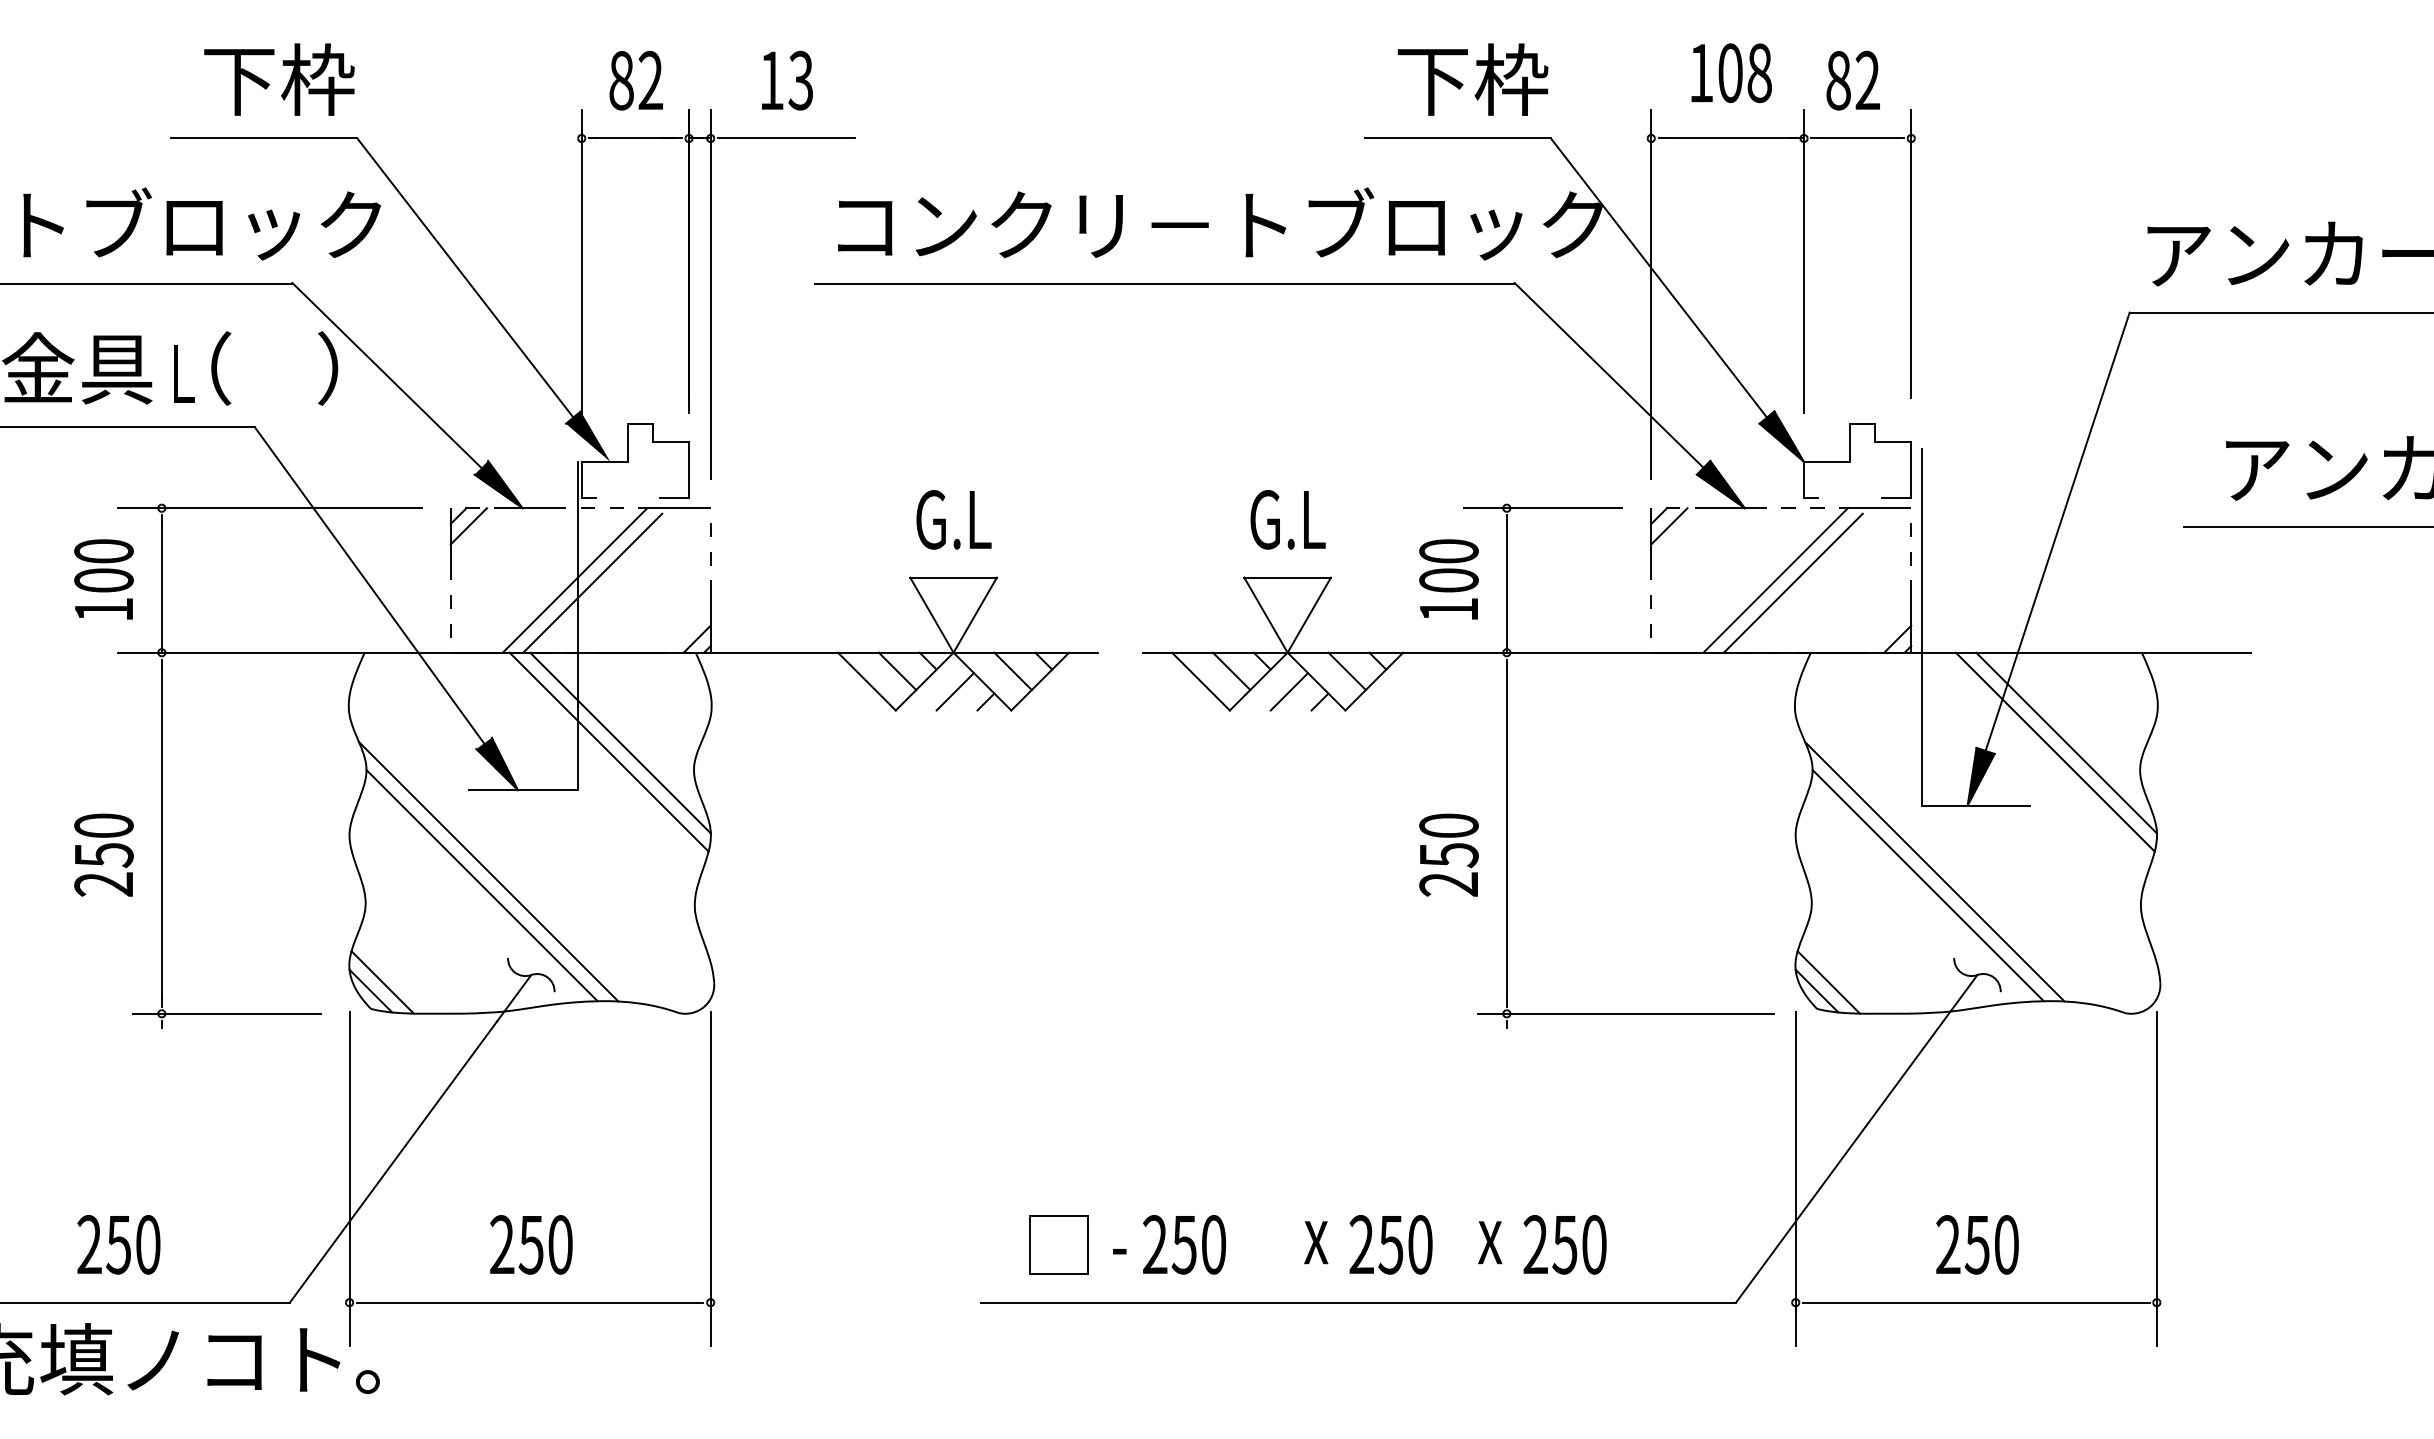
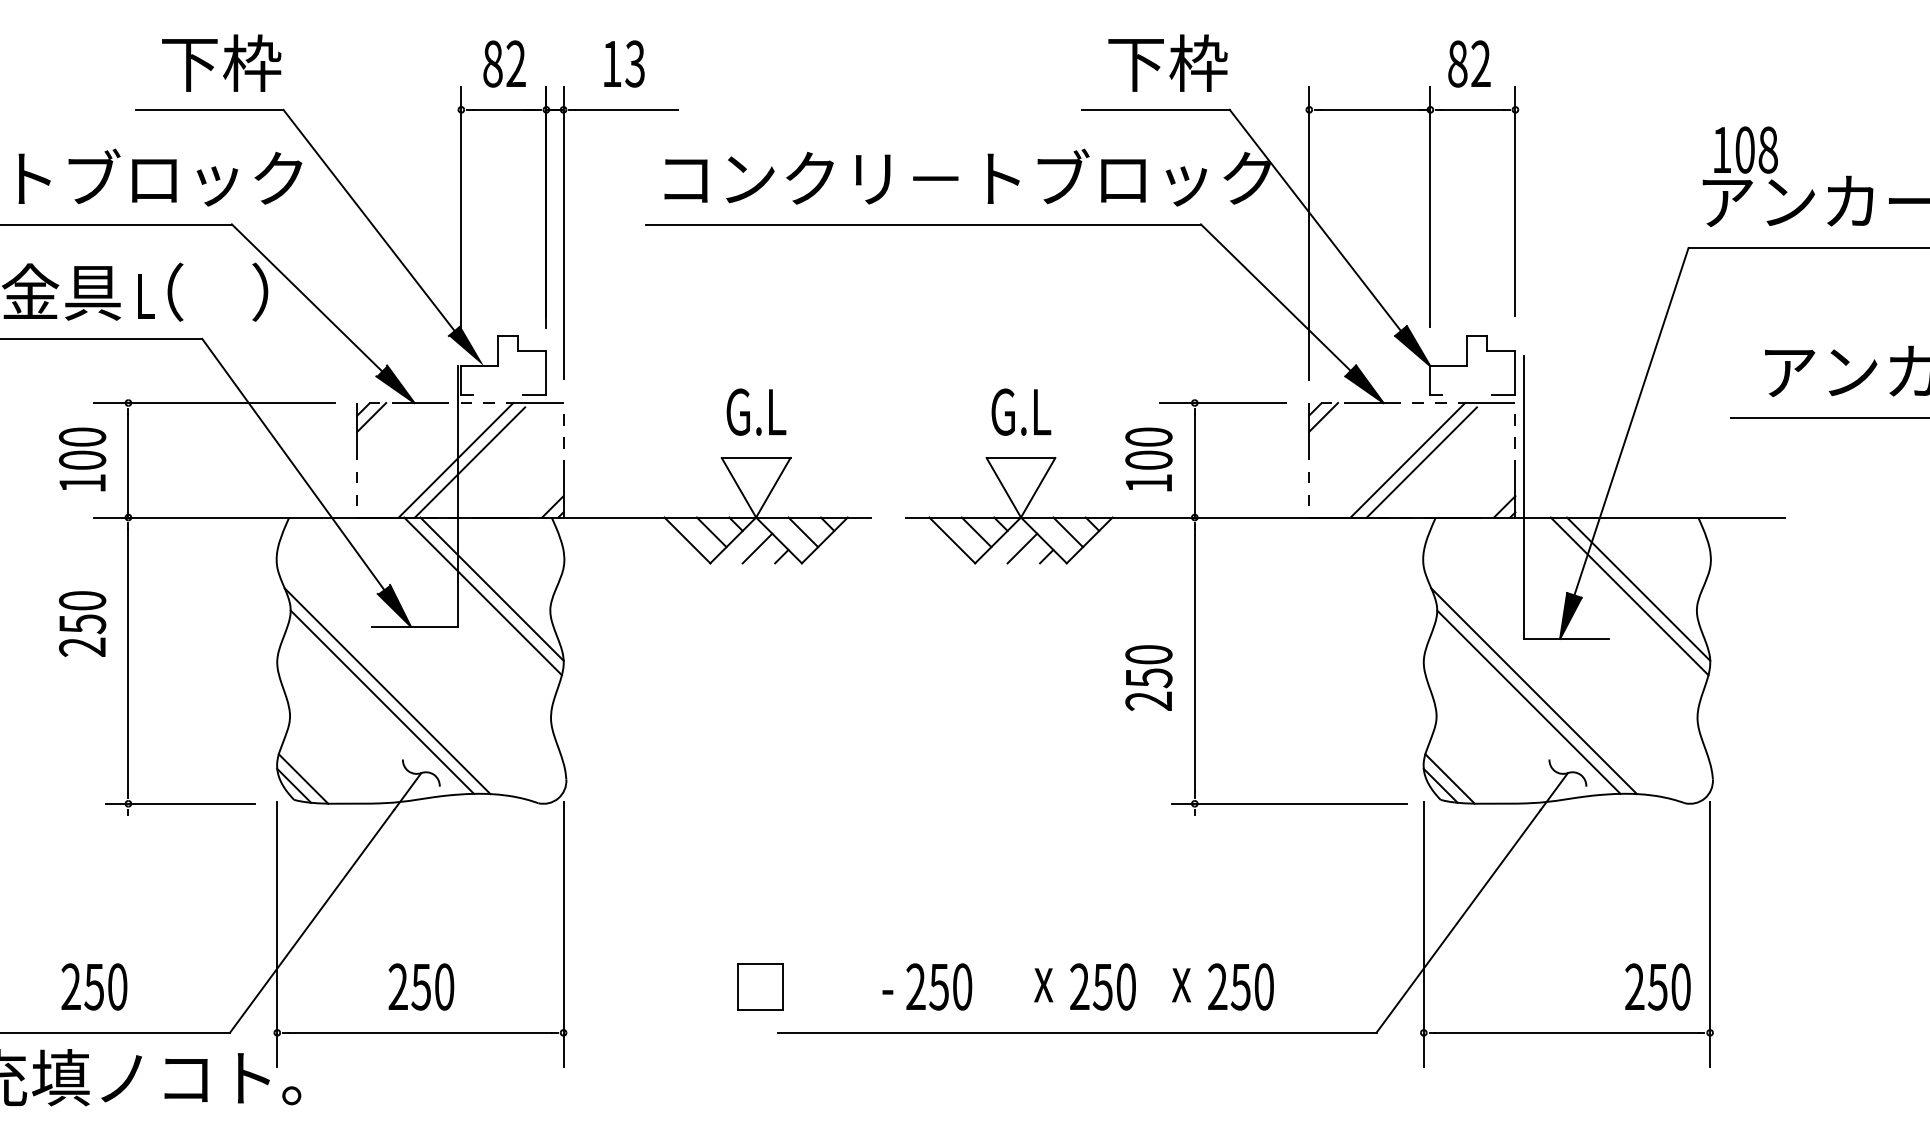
text: (1730, 72) -> (1745, 149), moved
text: (103, 854) -> (82, 623), moved
part: (1058, 1244) -> (760, 986), moved
text: (1976, 1244) -> (1657, 986), moved

